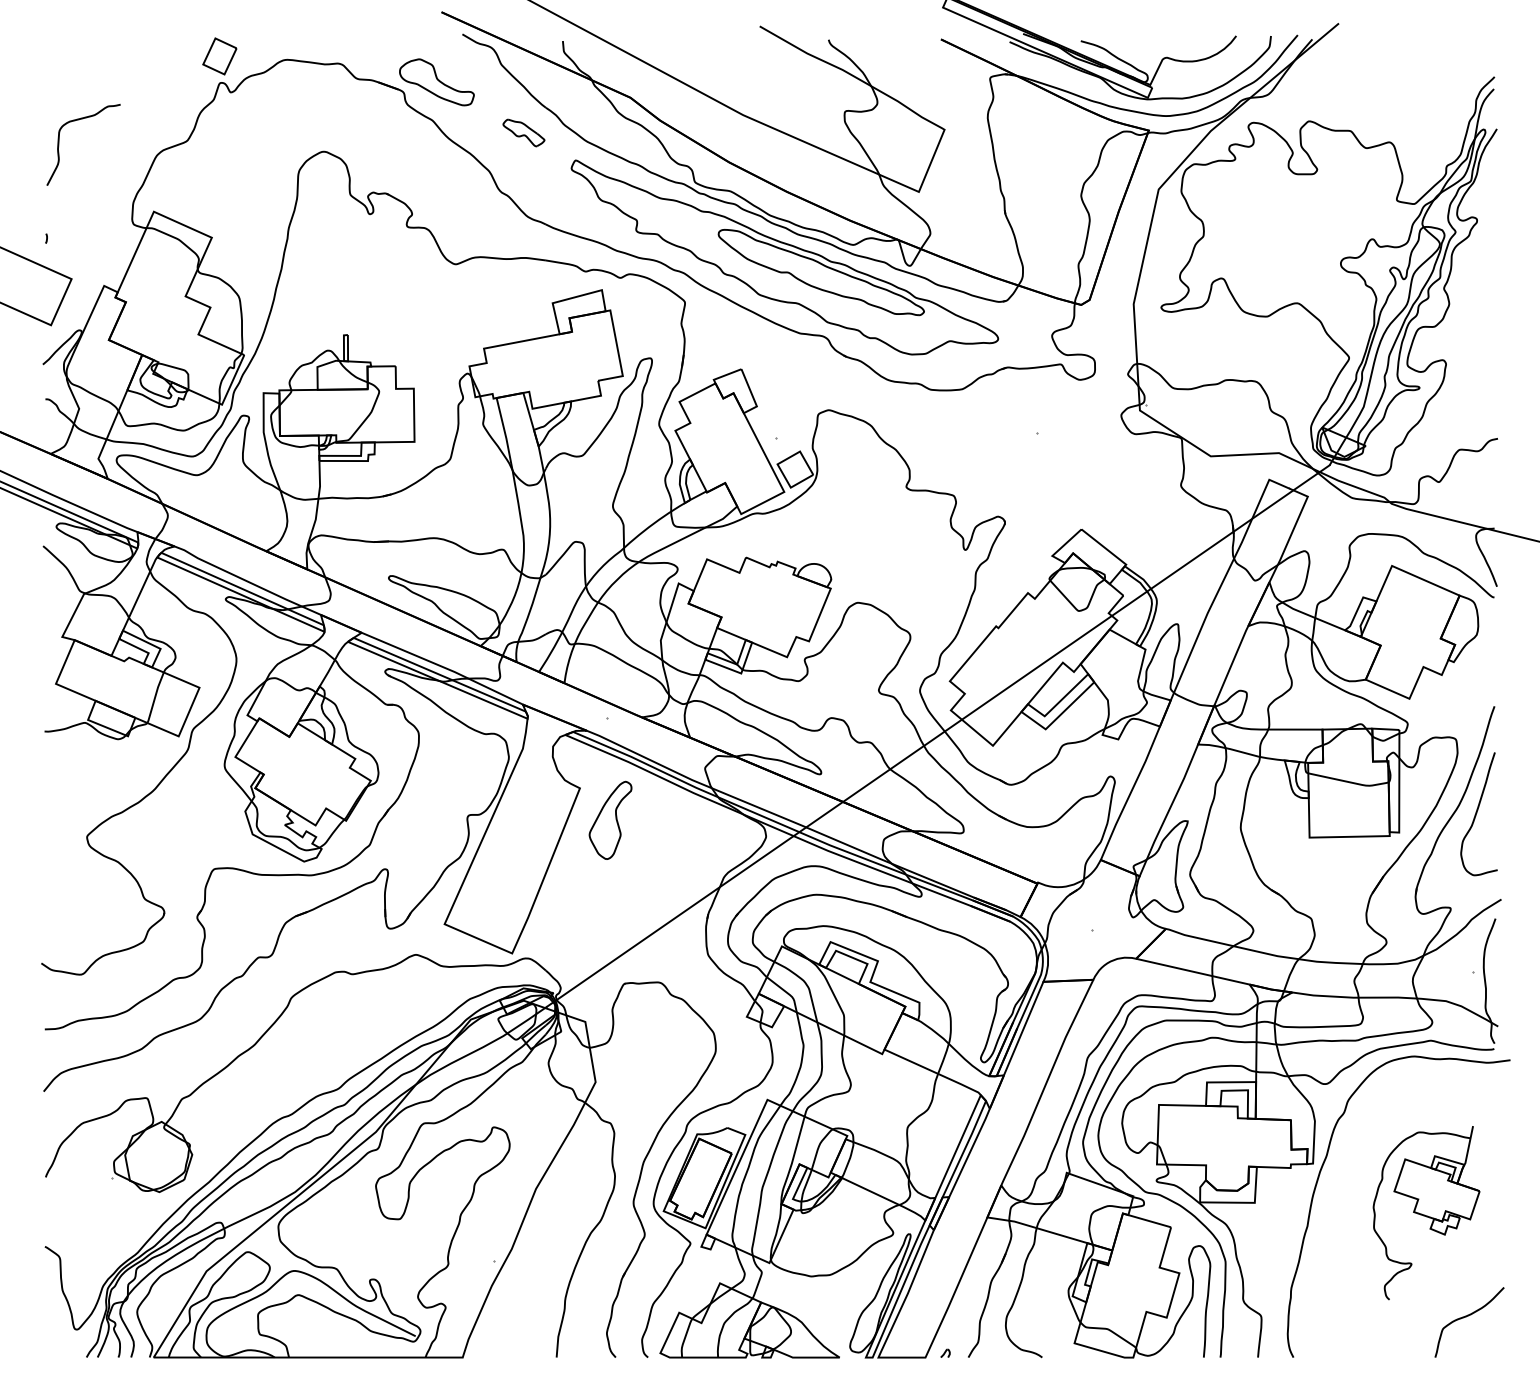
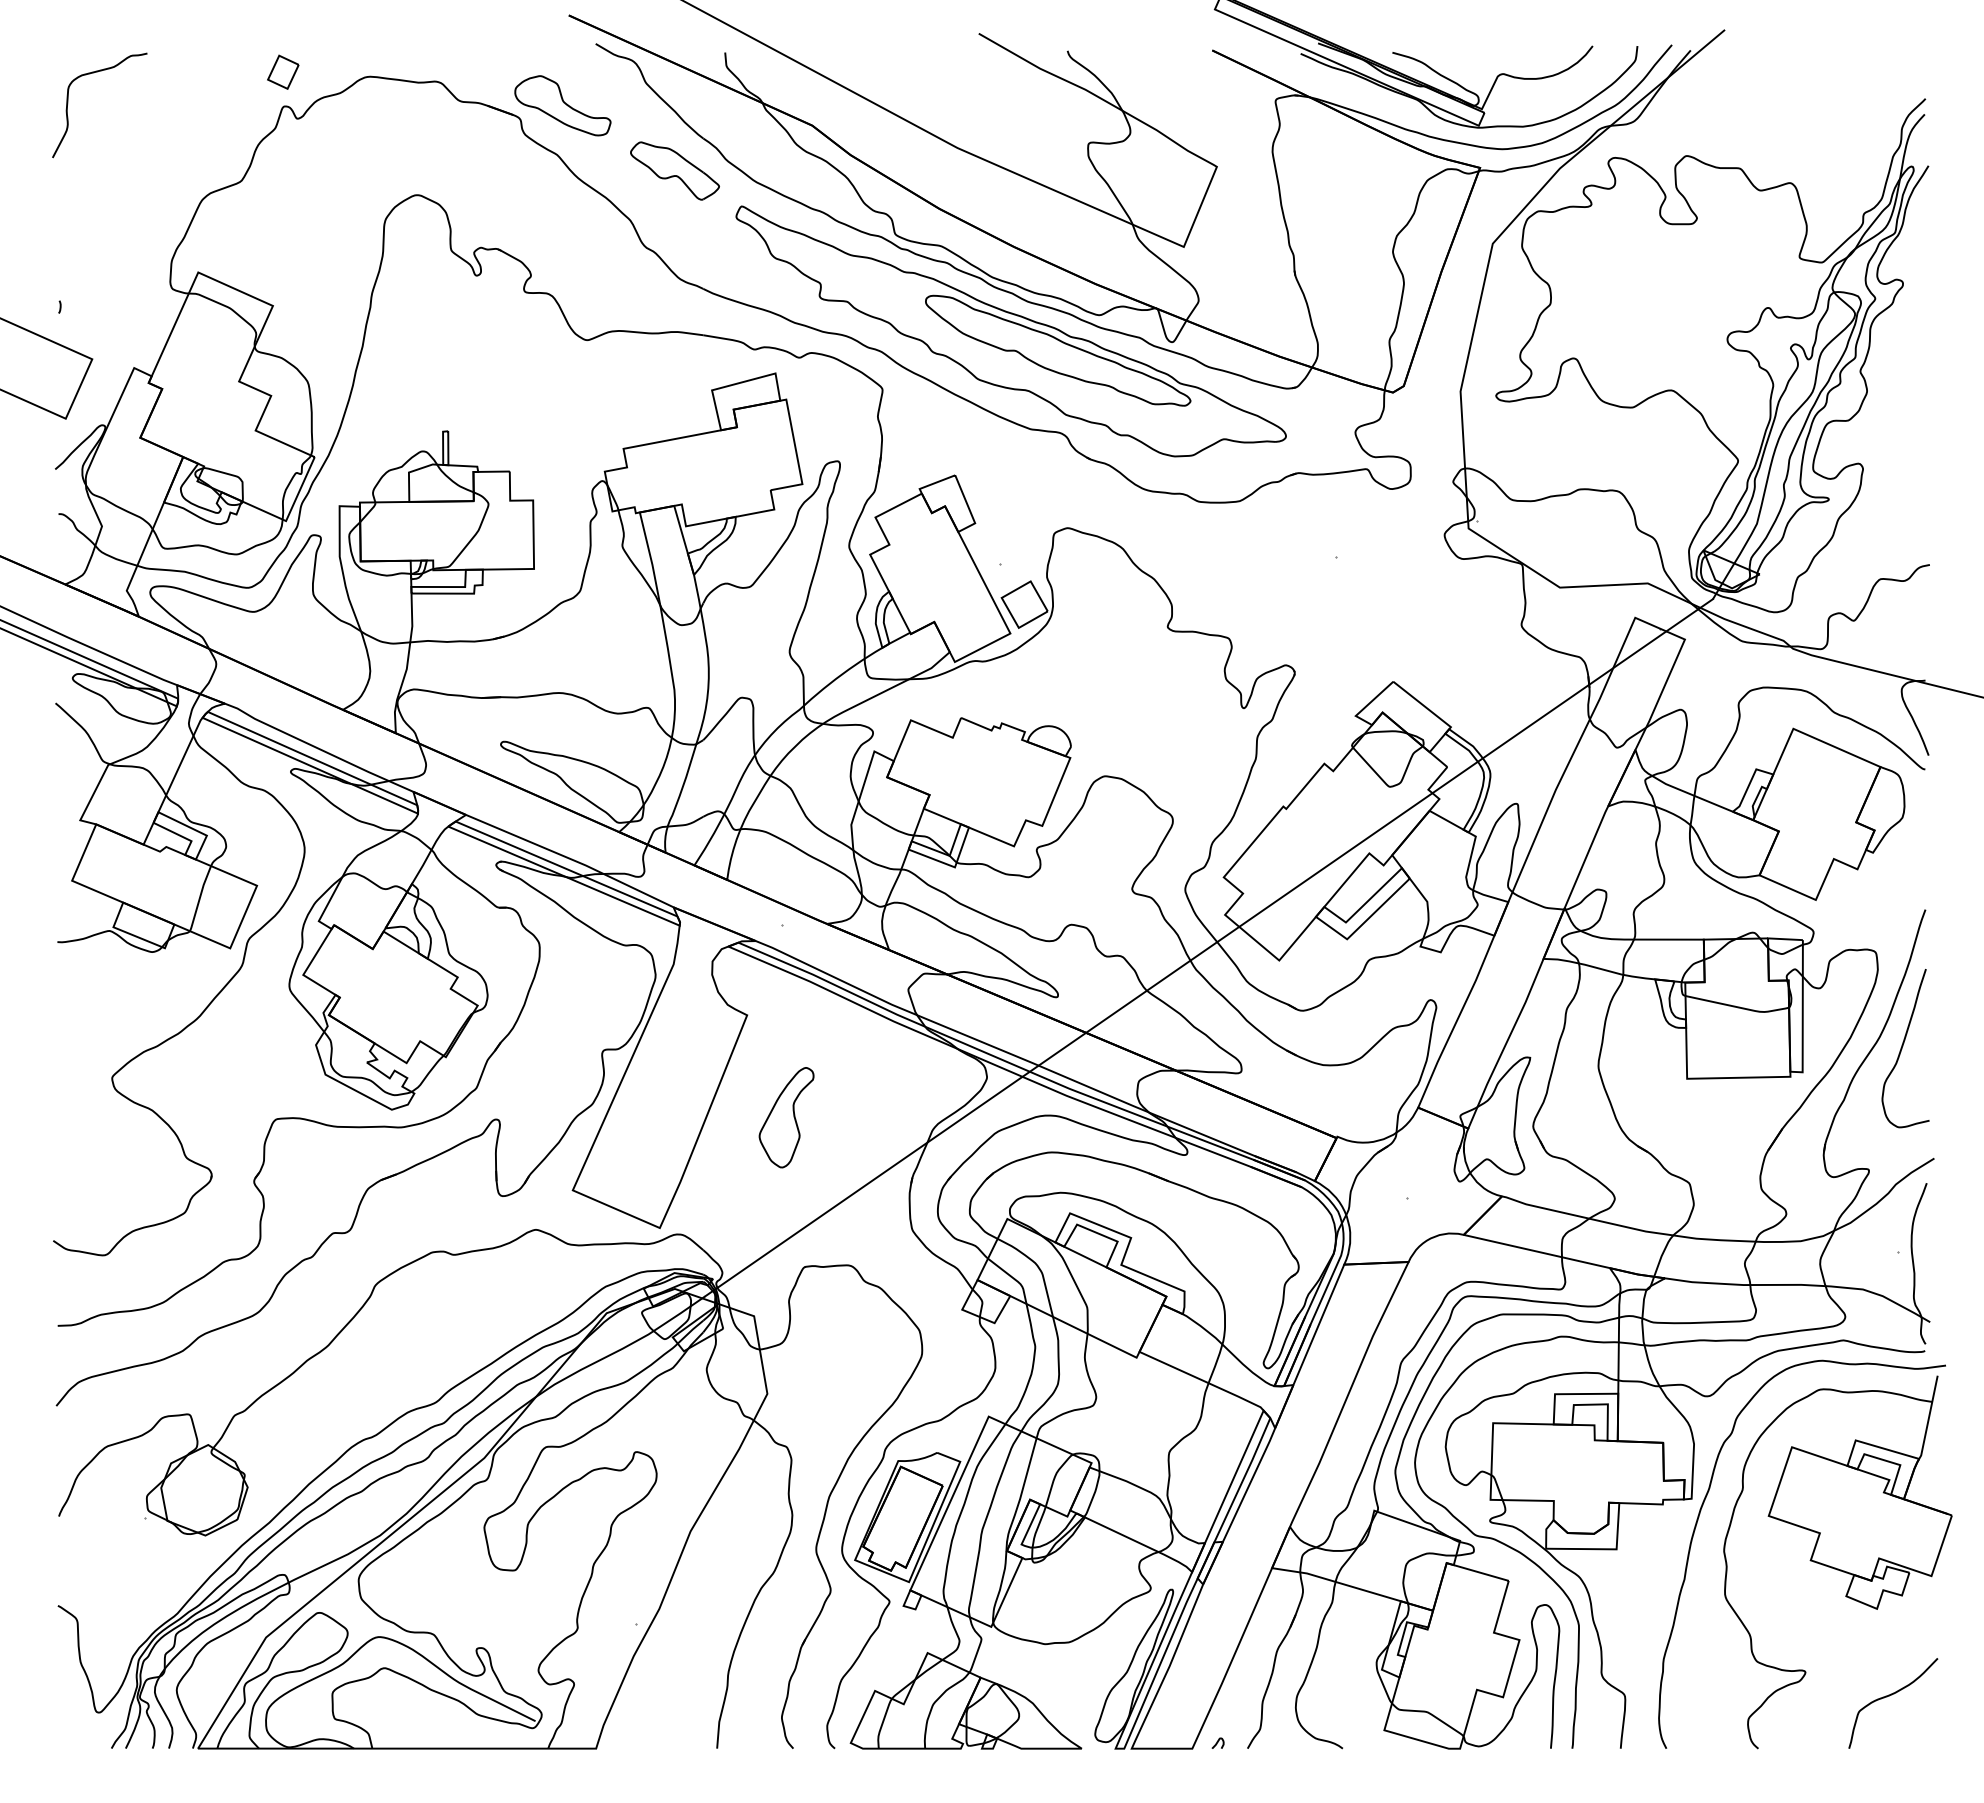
part: (220, 55) -> (283, 71), size x0.71
part: (523, 132) -> (674, 170), size x1.67
curve: (59, 144) -> (68, 104), moved
part: (610, 820) -> (786, 1117), moved
part: (1426, 1213) -> (1837, 1562), size x1.67

